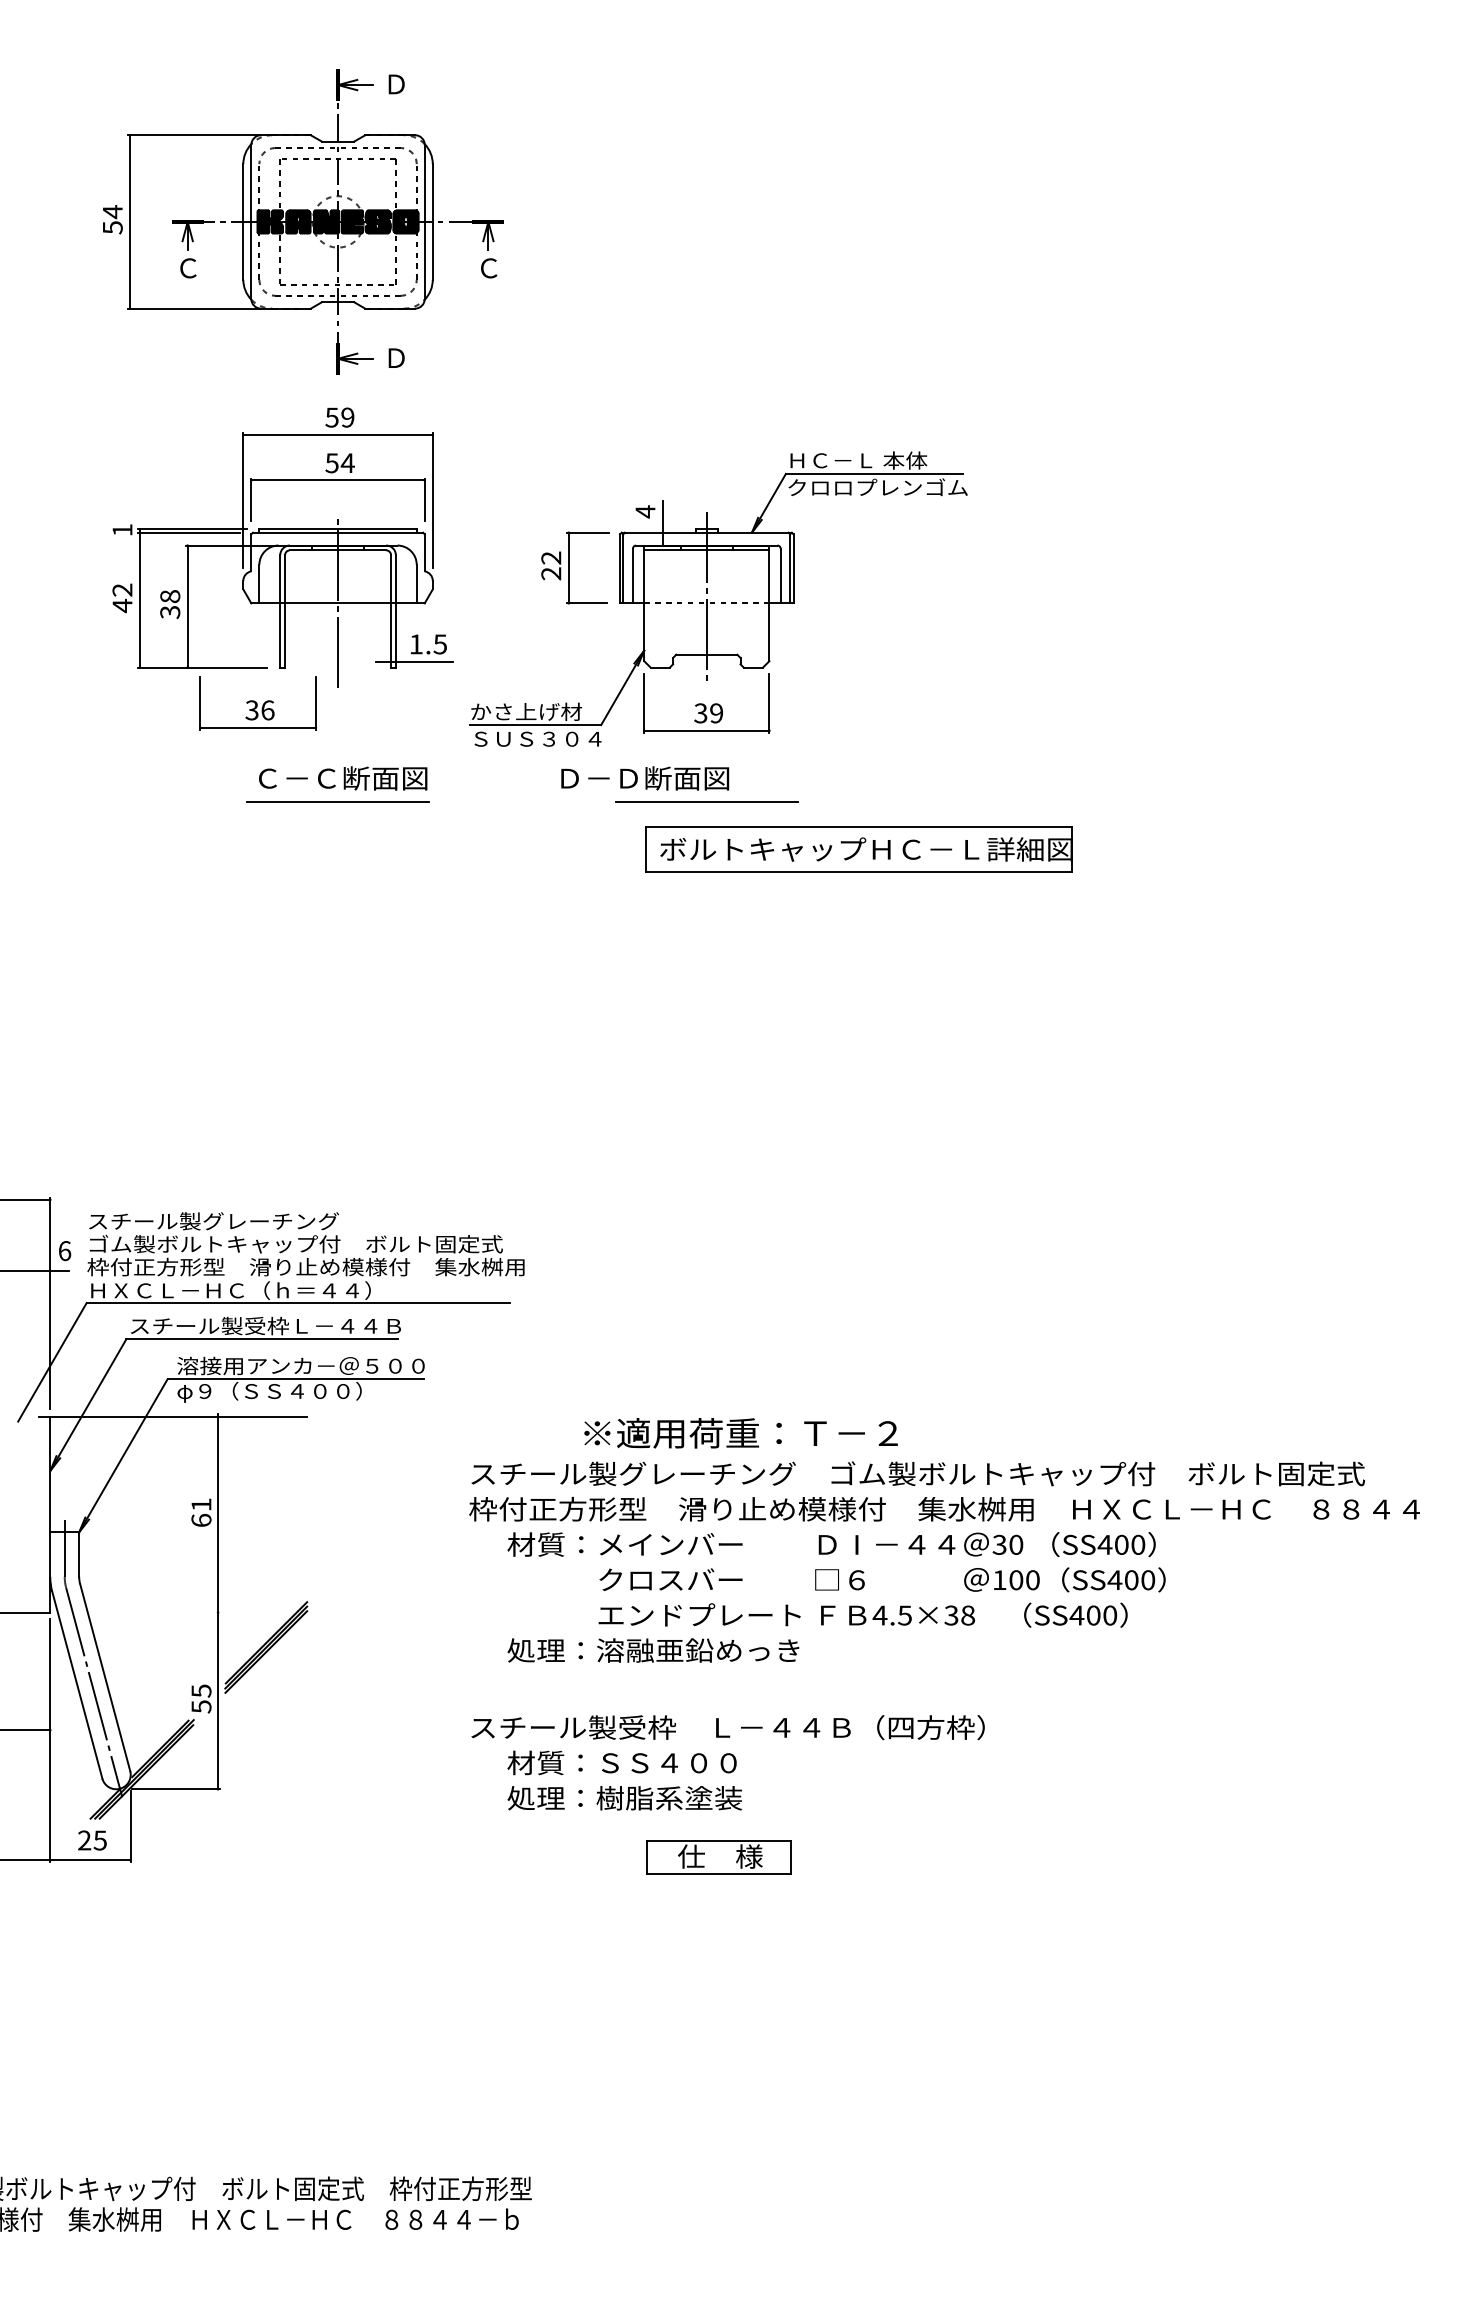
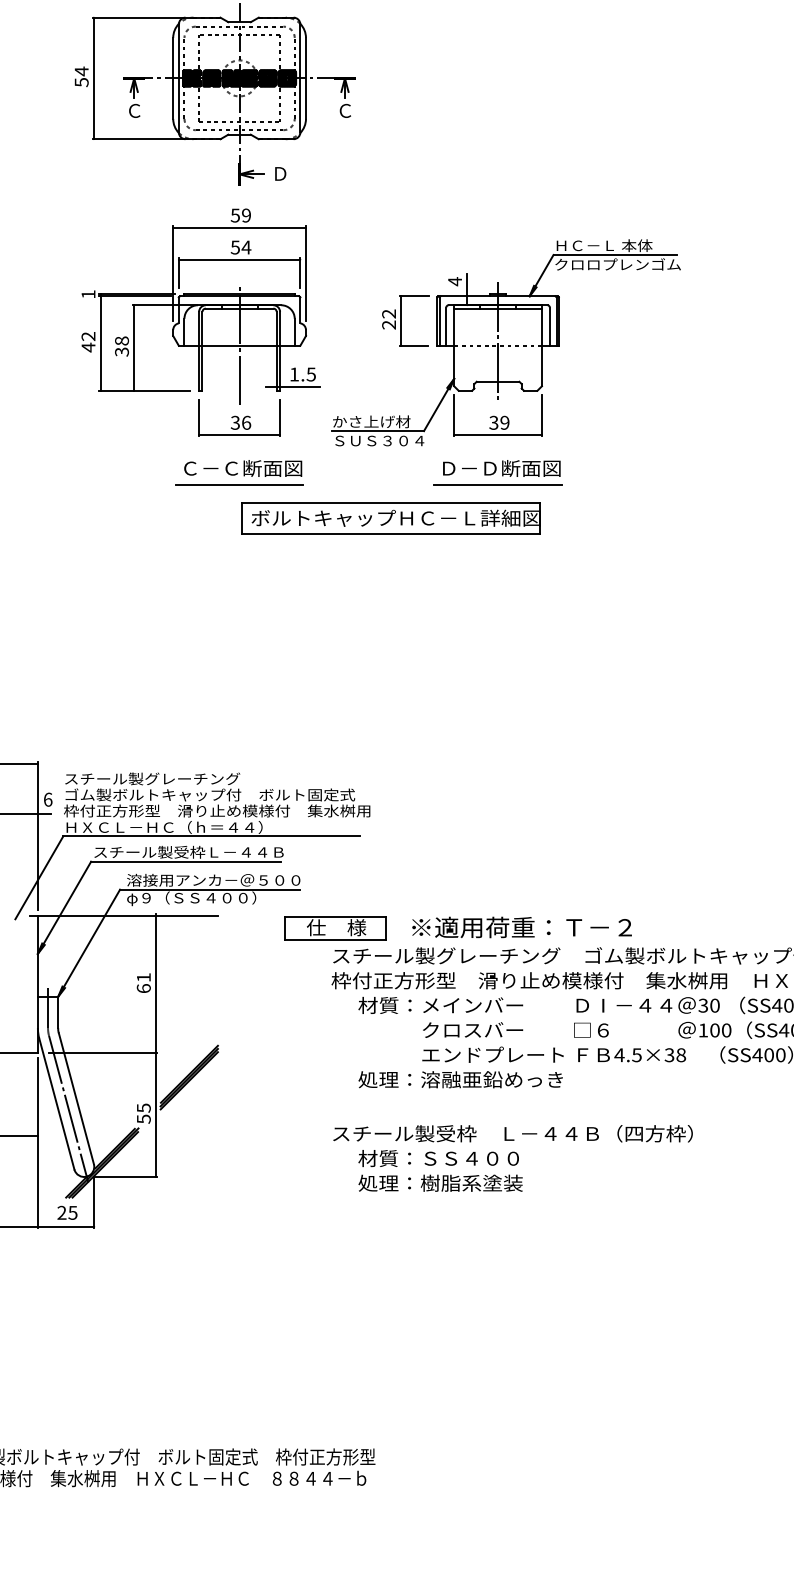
part: (257, 703) -> (239, 418), moved
text: (645, 778) -> (502, 468), moved
part: (858, 849) -> (390, 518), moved
line: (143, 1612) -> (103, 1053), added
part: (718, 1857) -> (335, 928), moved

